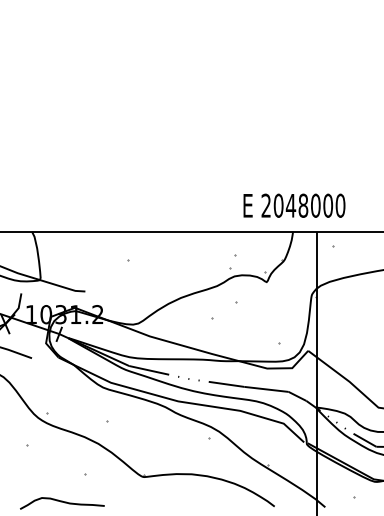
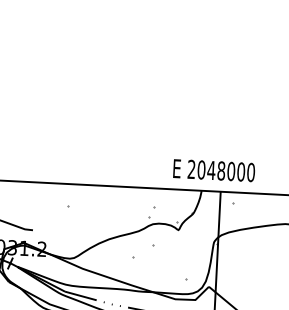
text: (294, 205) -> (214, 170), moved

